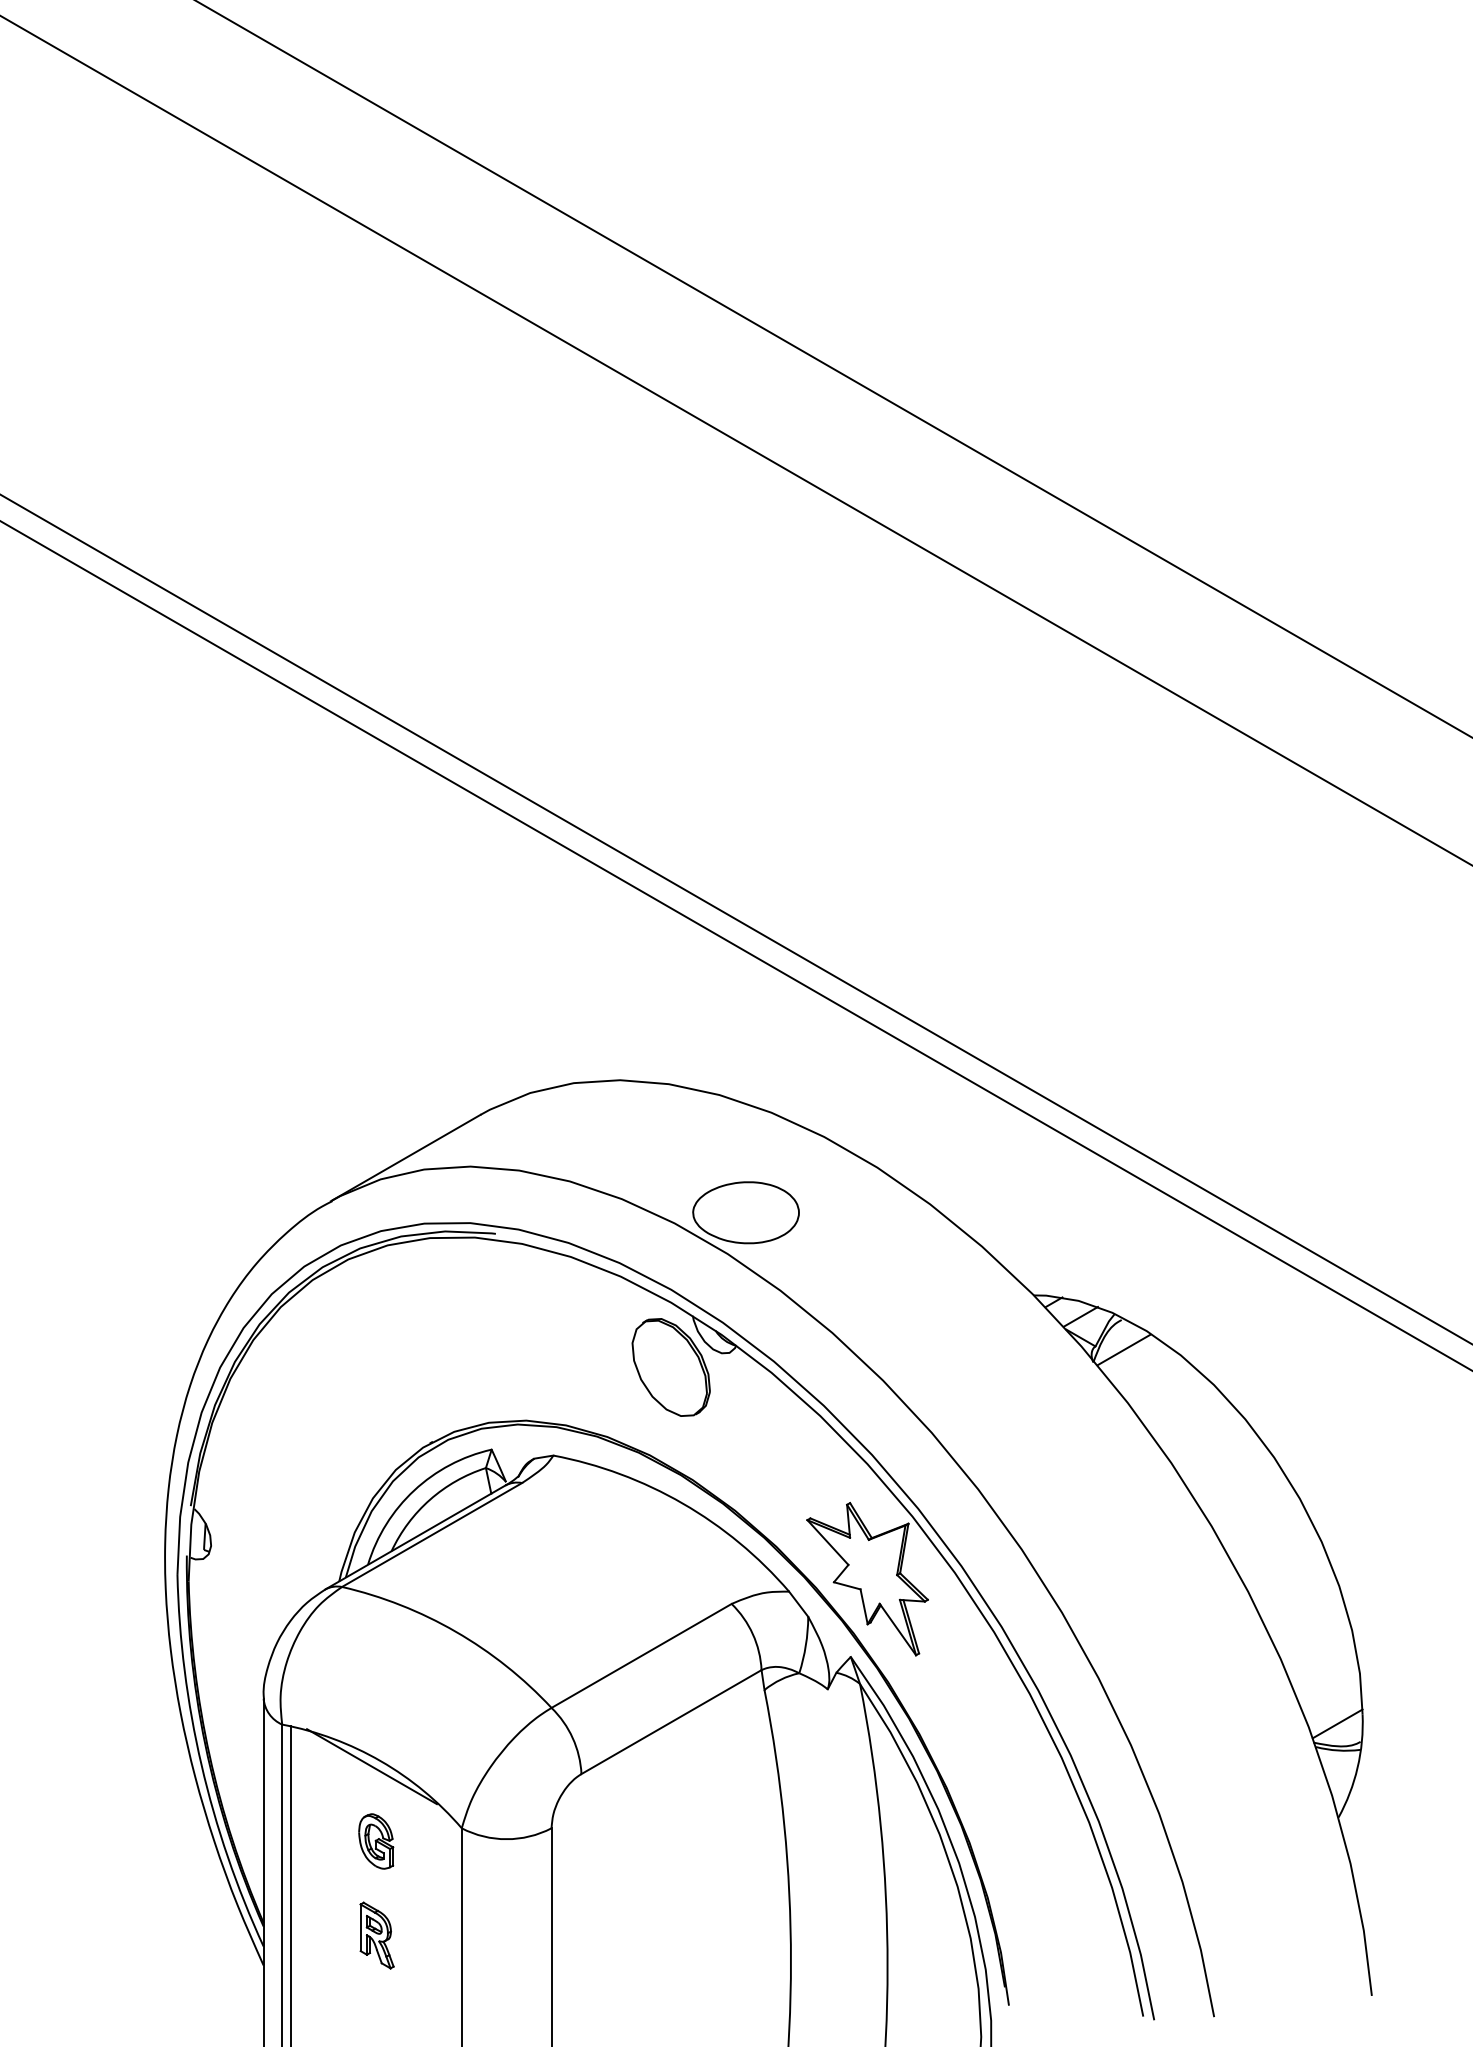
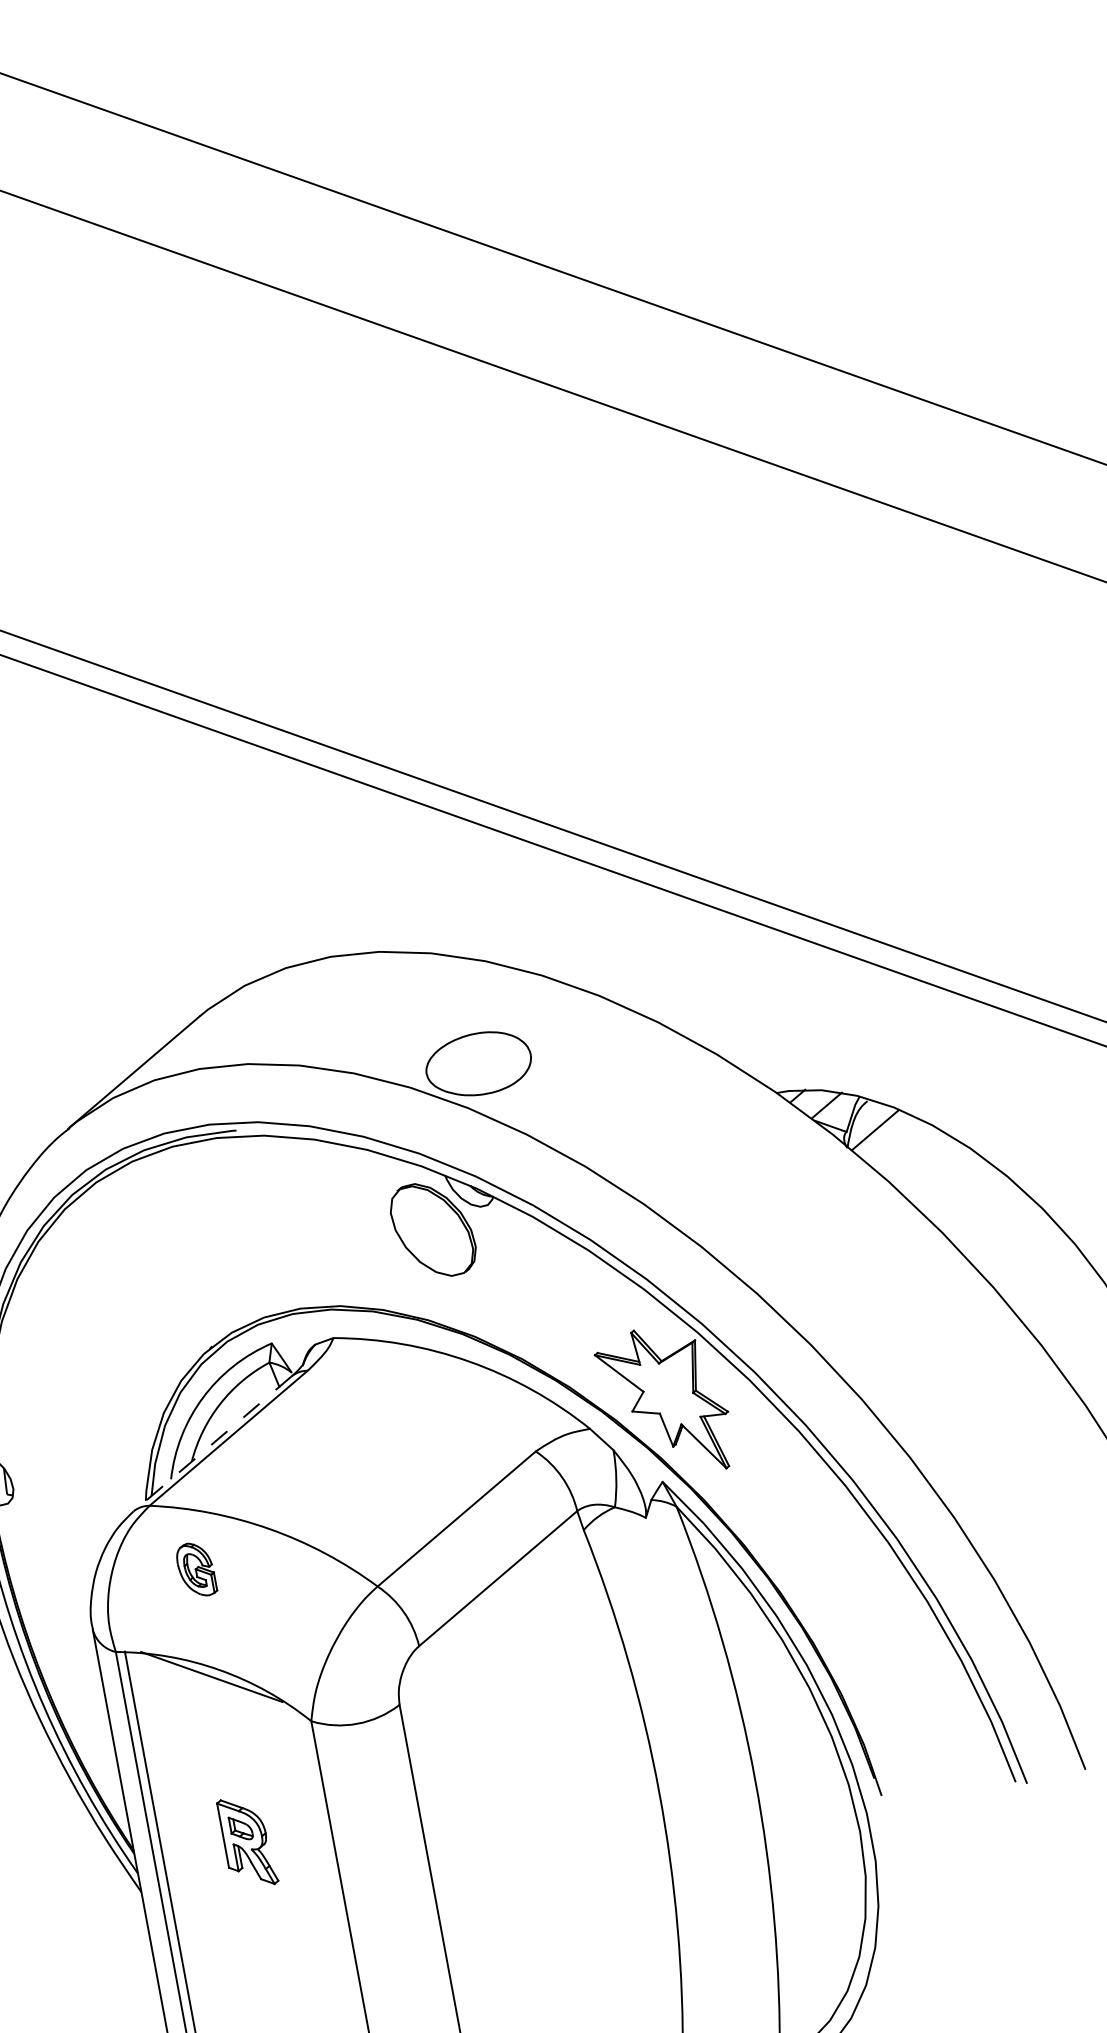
line: (415, 1537) -> (212, 1443), solid -> dashed
part: (376, 1841) -> (196, 1569), moved
part: (376, 1935) -> (247, 1842), size x1.4

